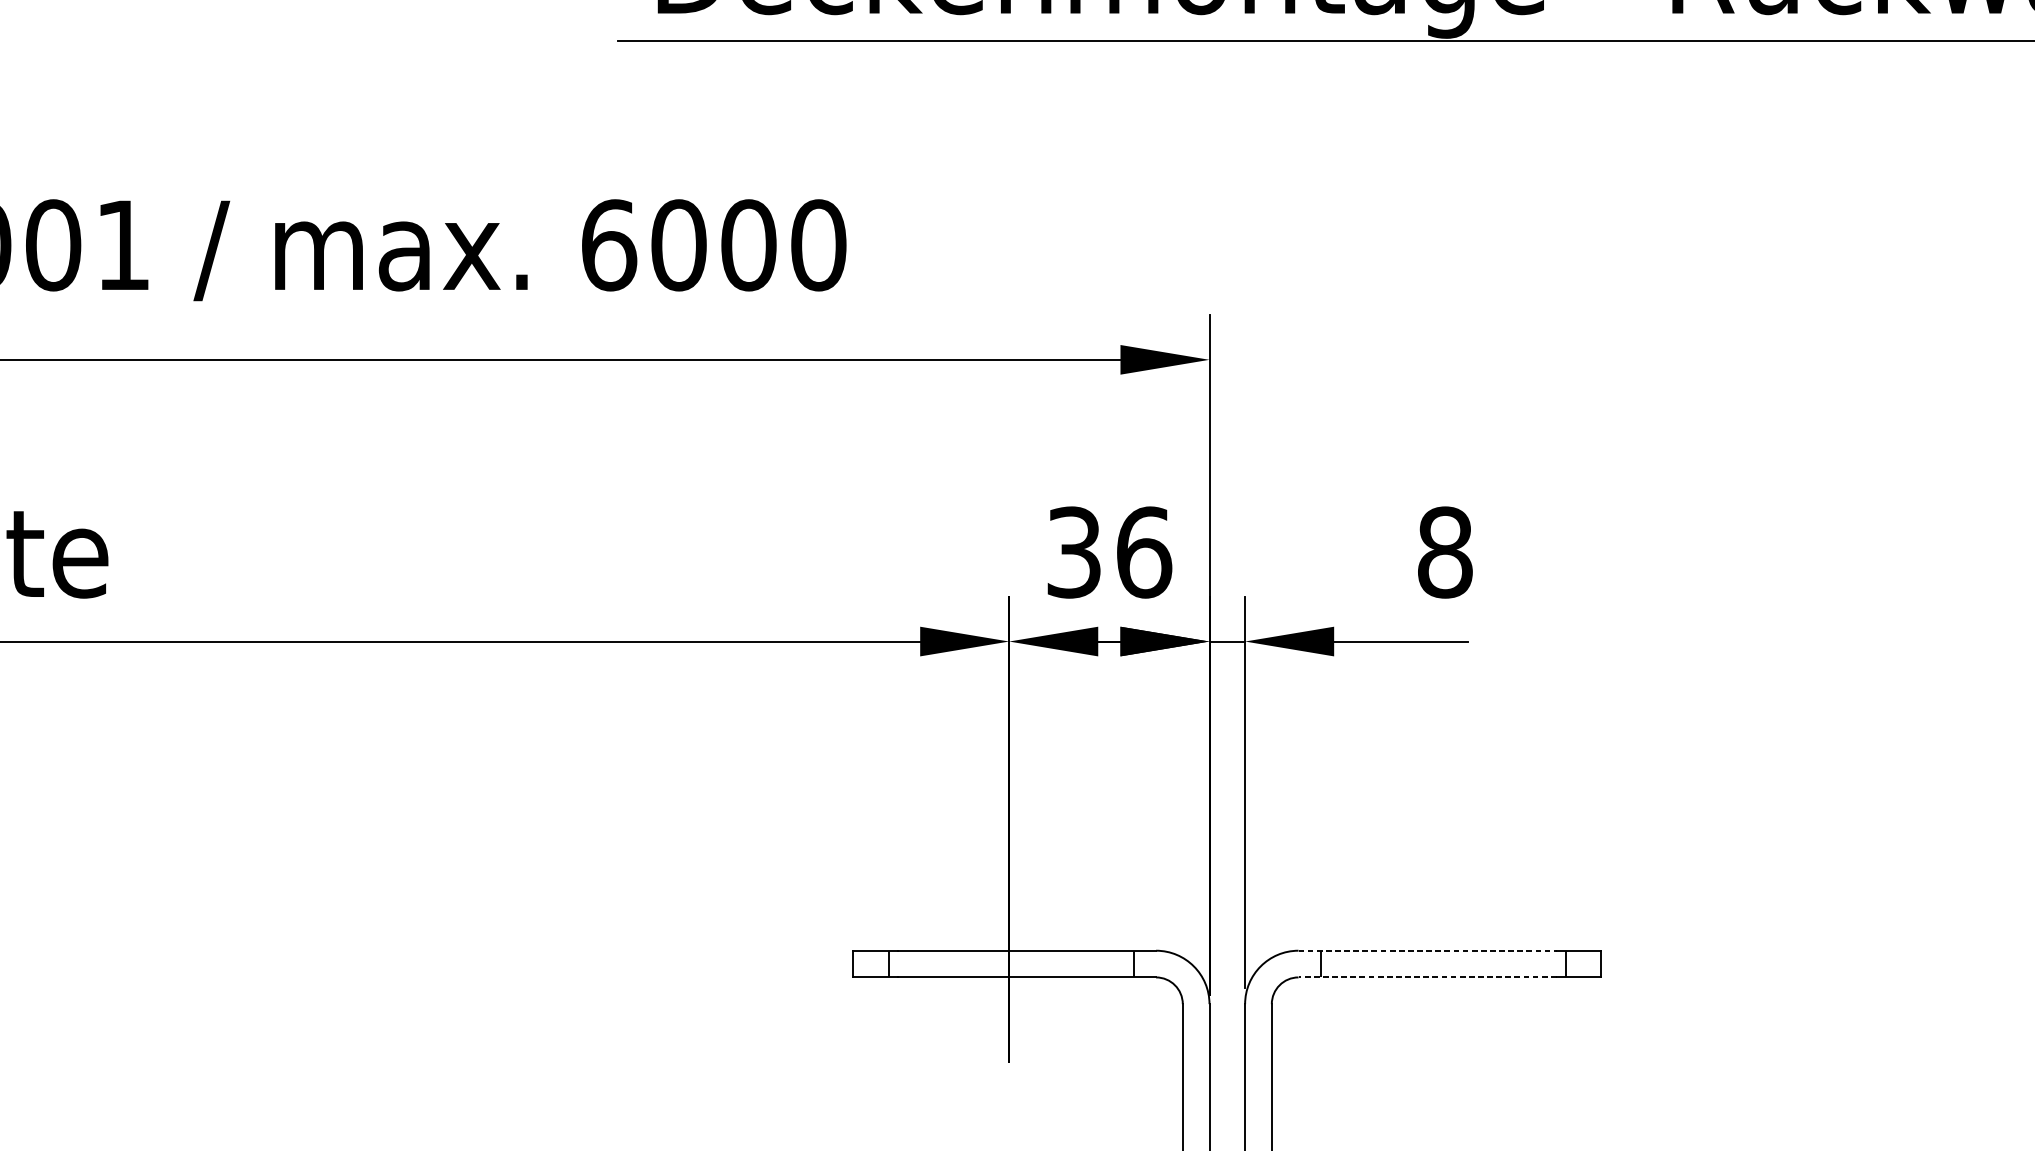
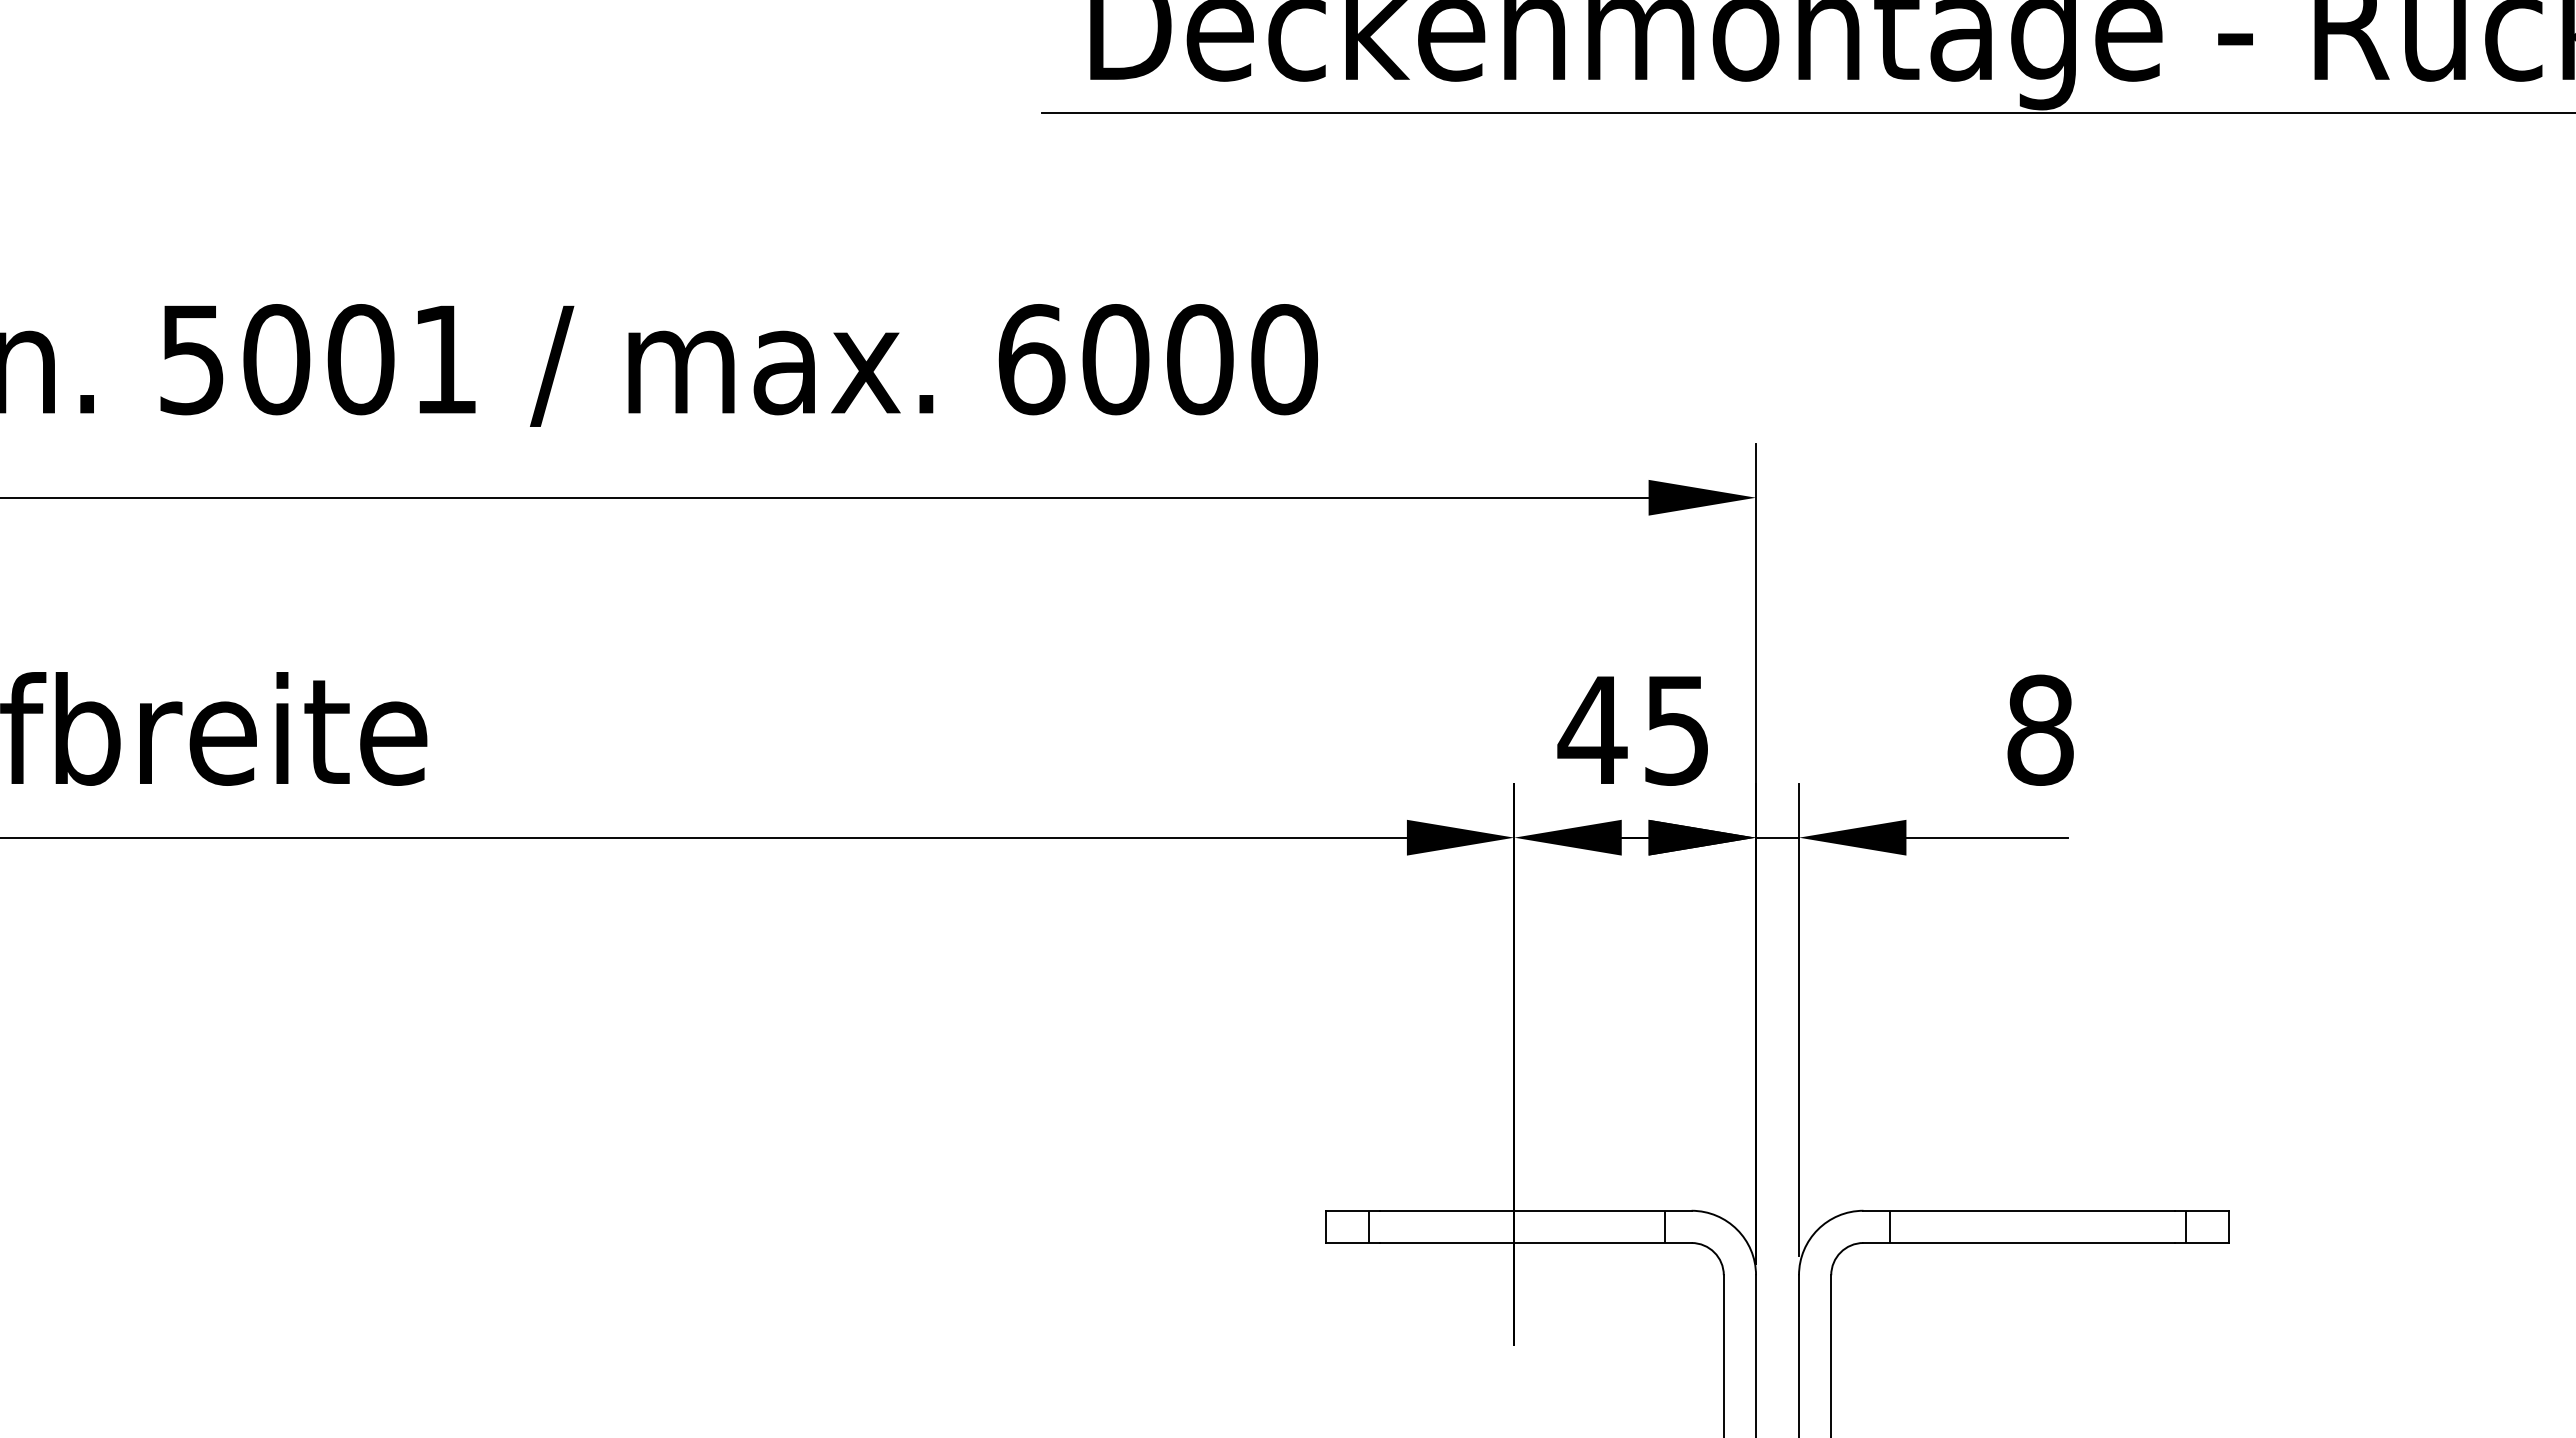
text: (1108, 551) -> (1634, 729), 36 -> 45
line: (1427, 950) -> (2019, 1210), dashed -> solid
line: (1427, 977) -> (2019, 1243), dashed -> solid

